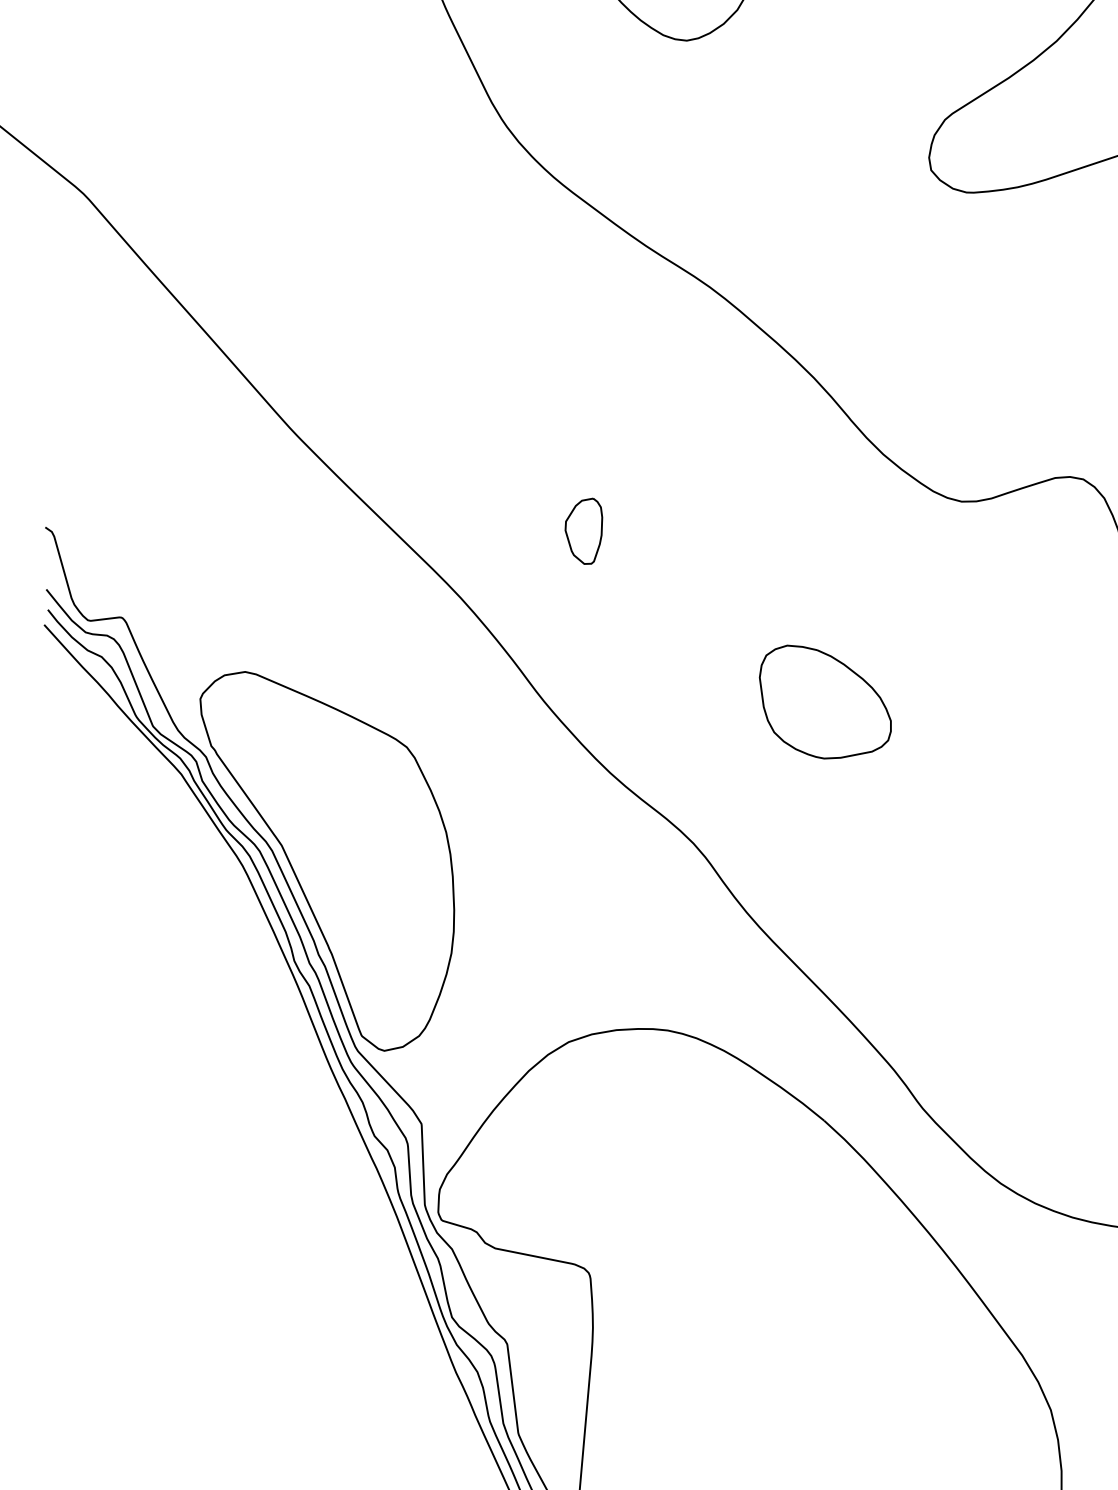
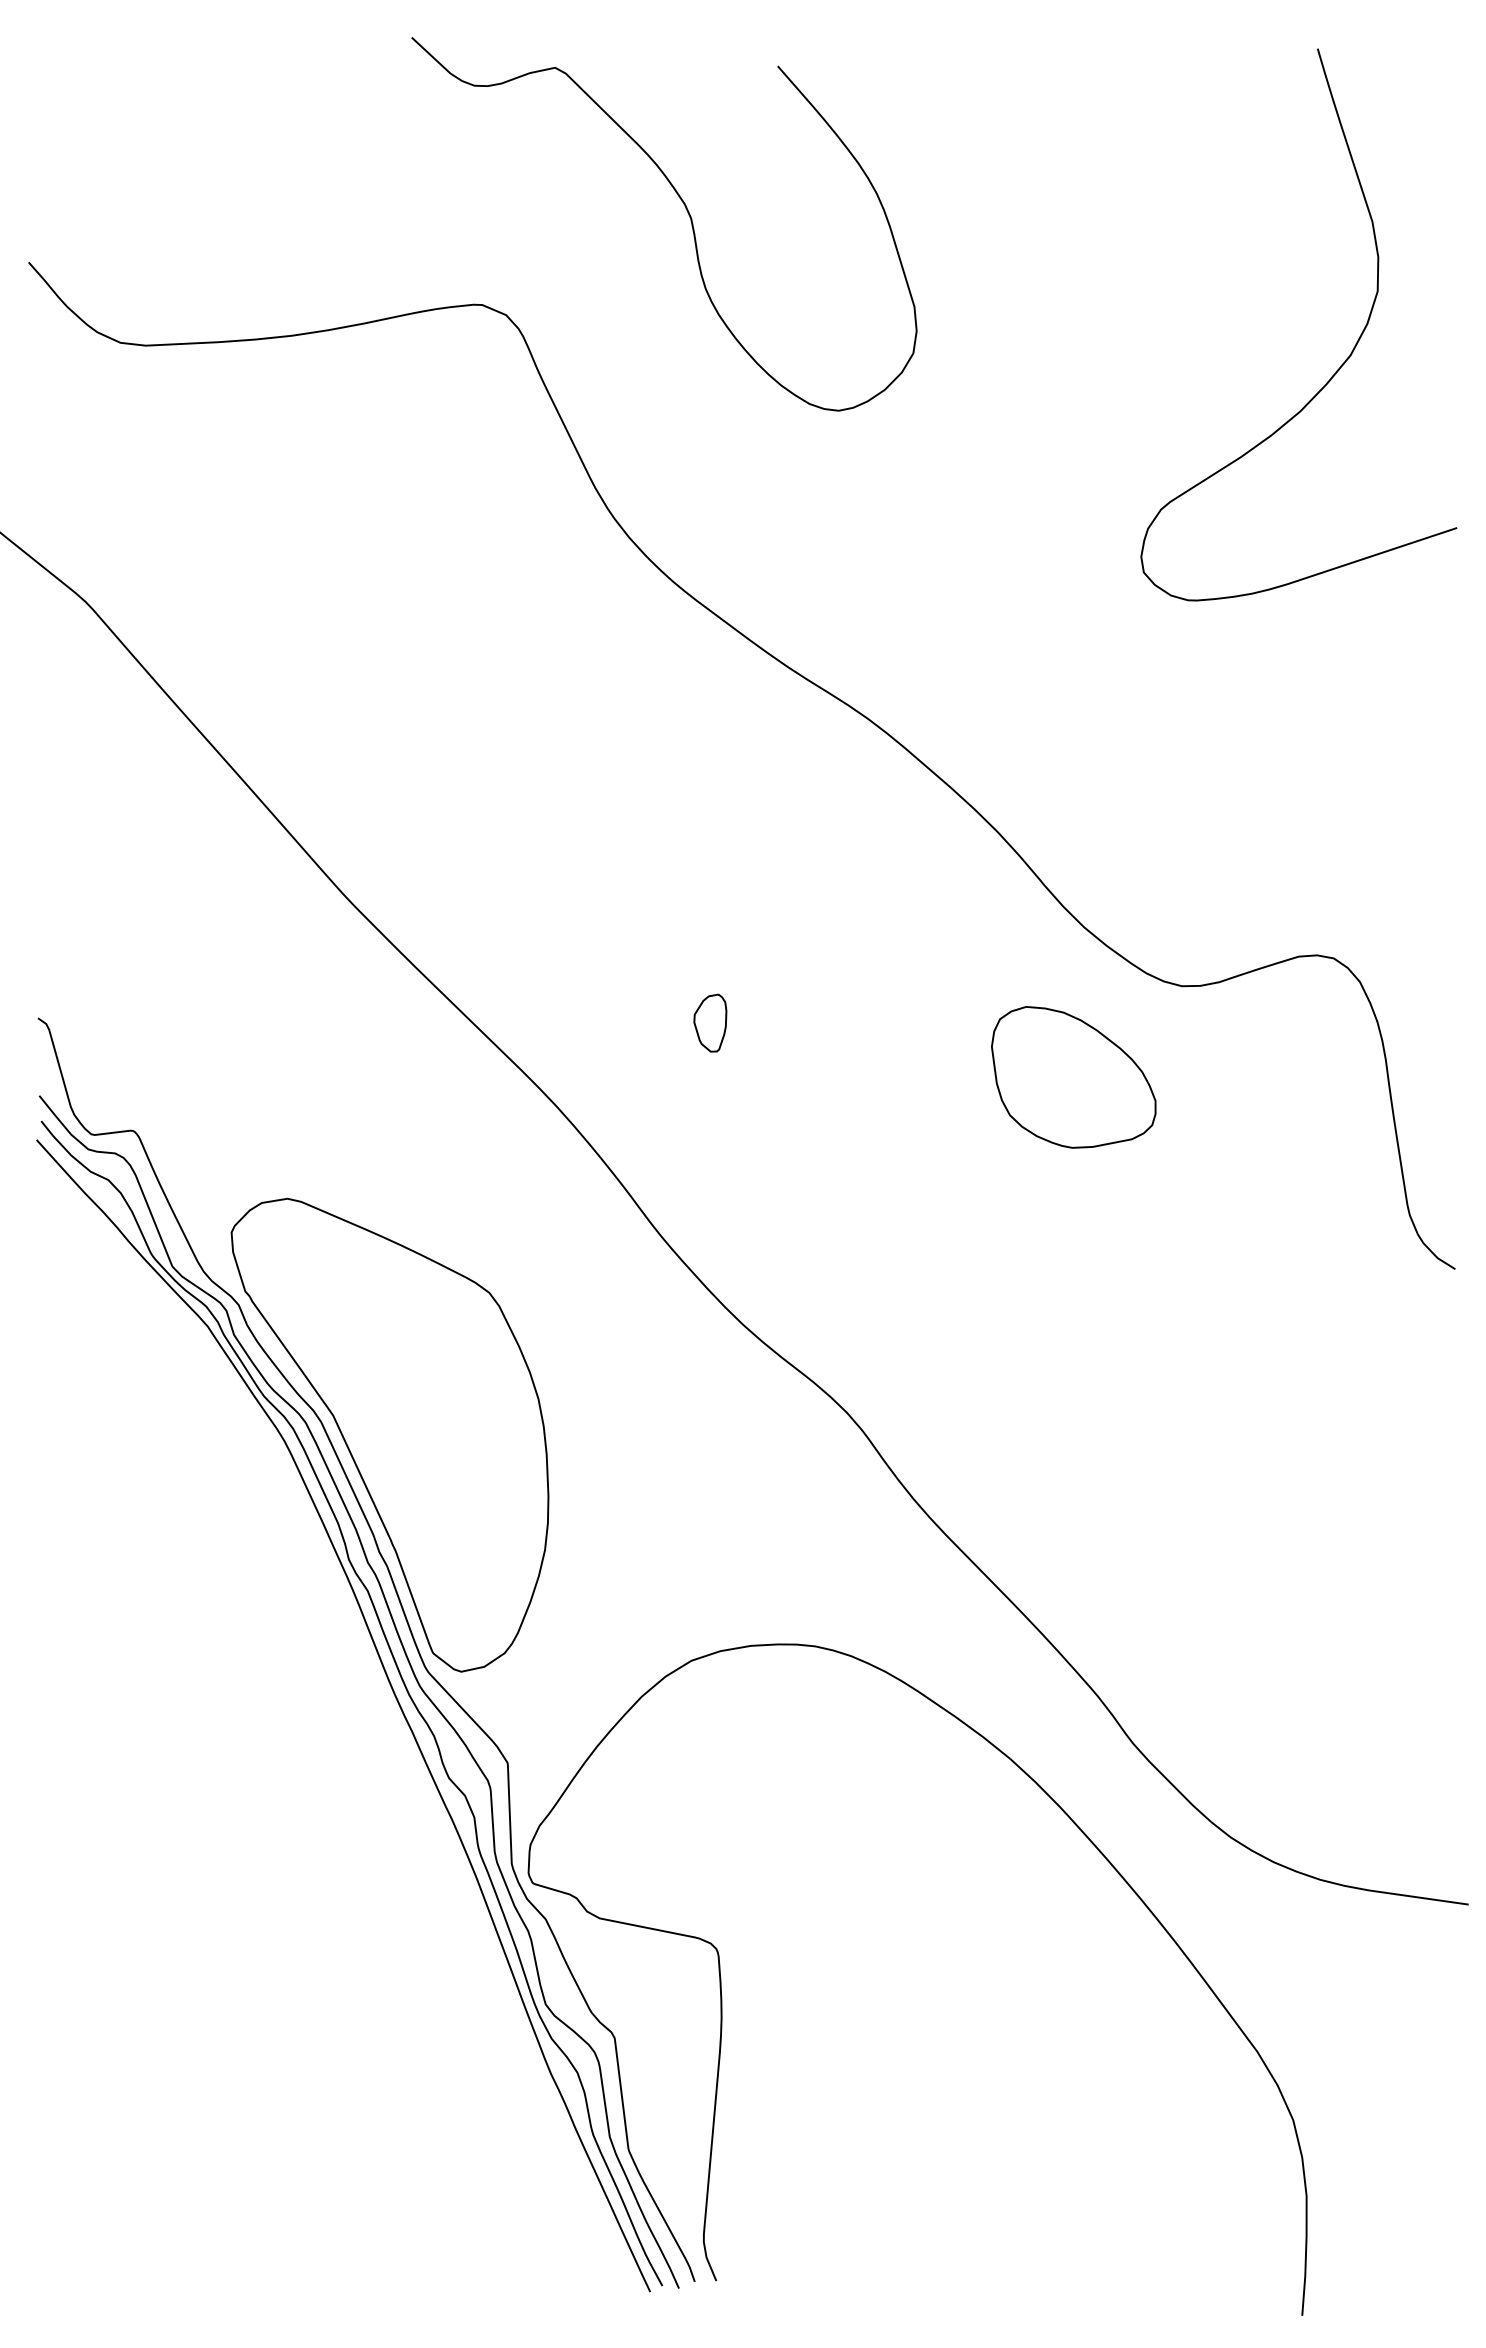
part: (584, 530) -> (710, 1022), size x0.7
part: (825, 702) -> (1073, 1077), moved

